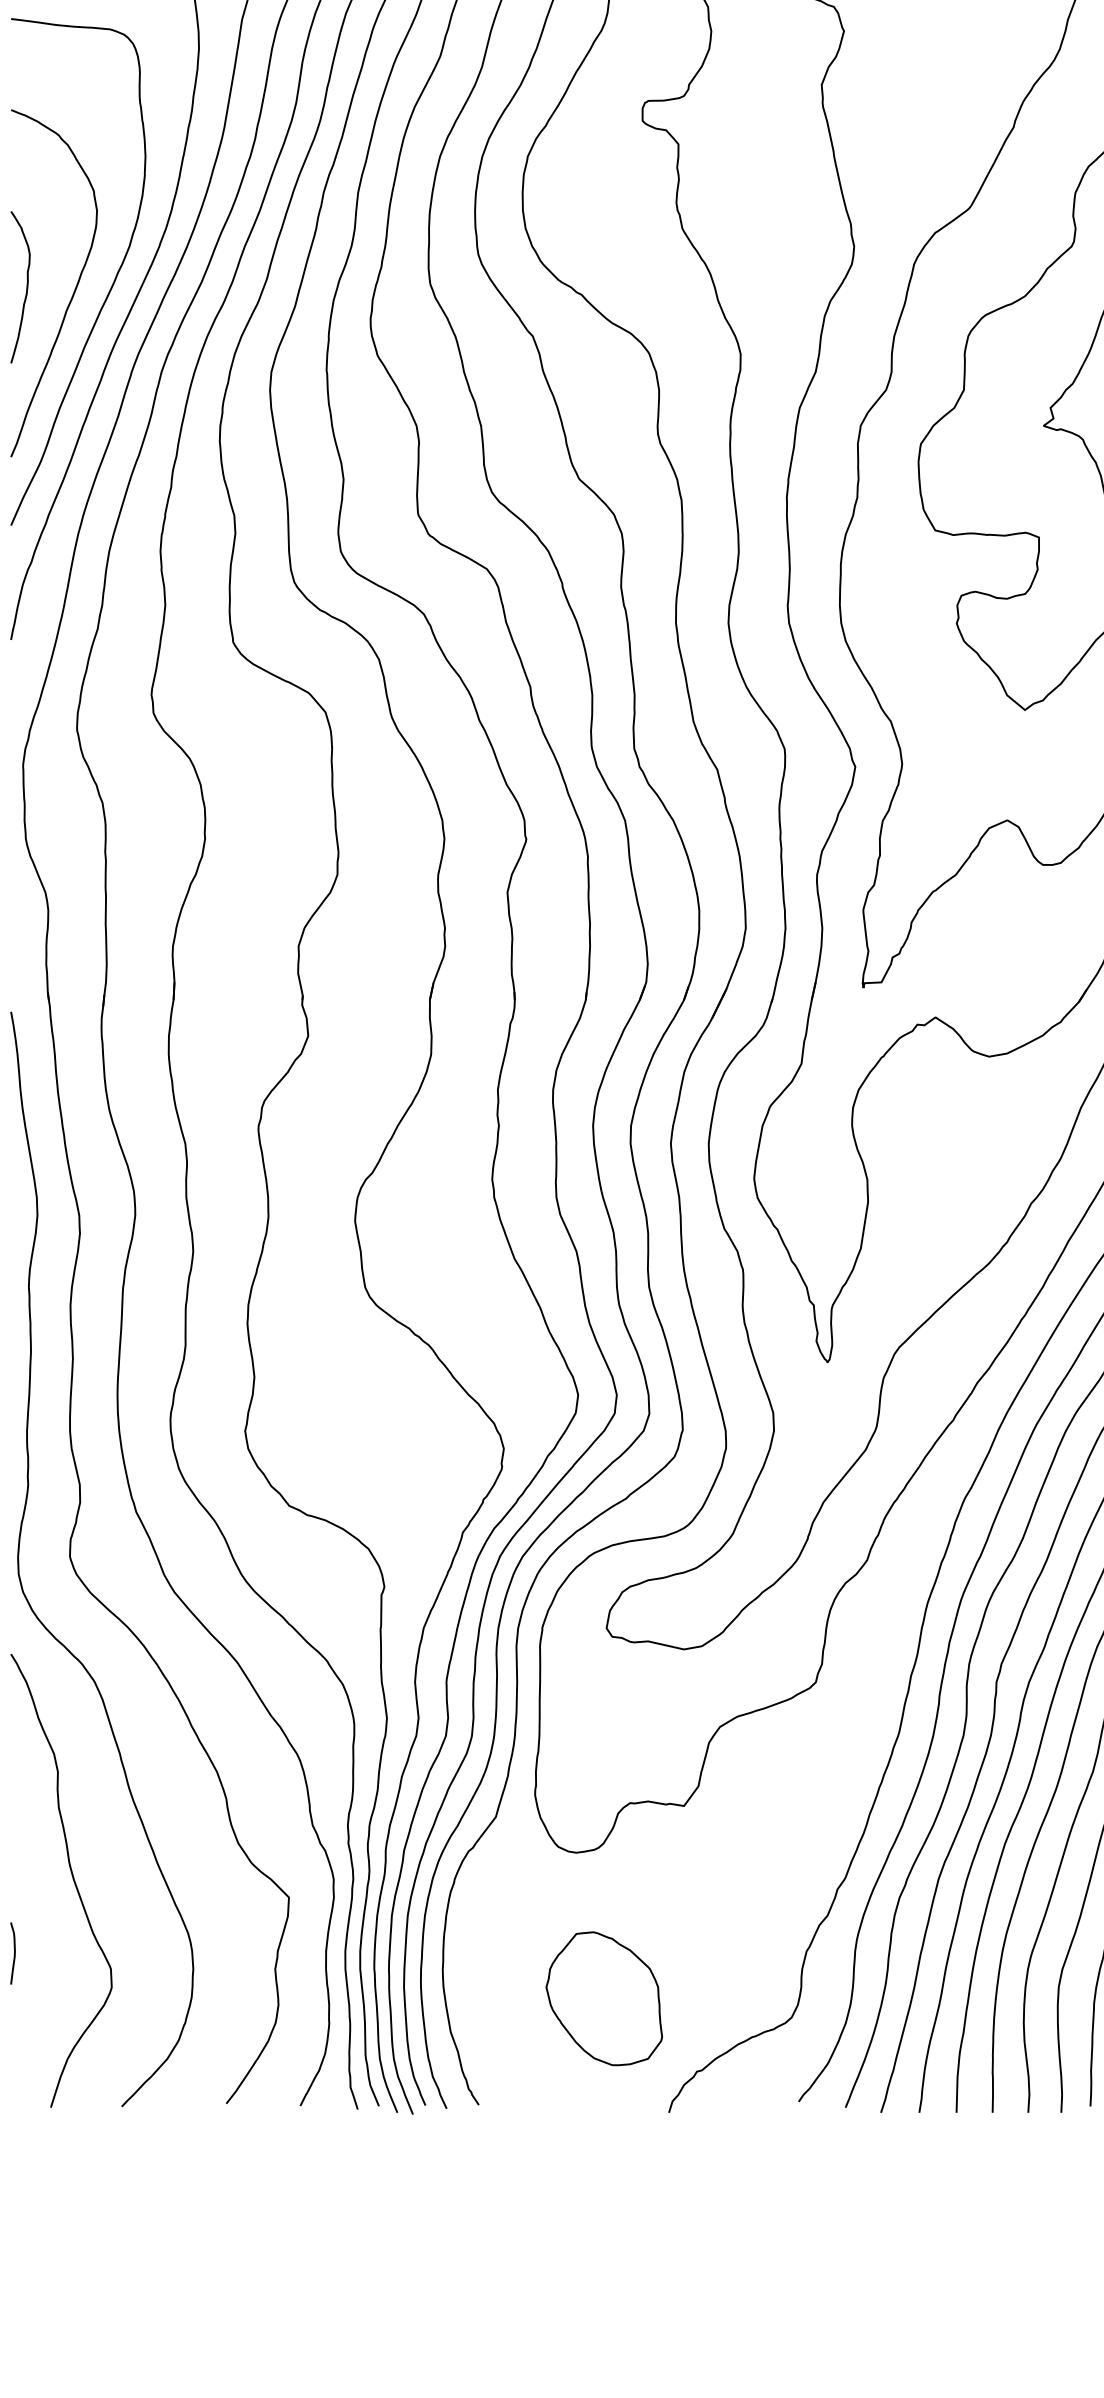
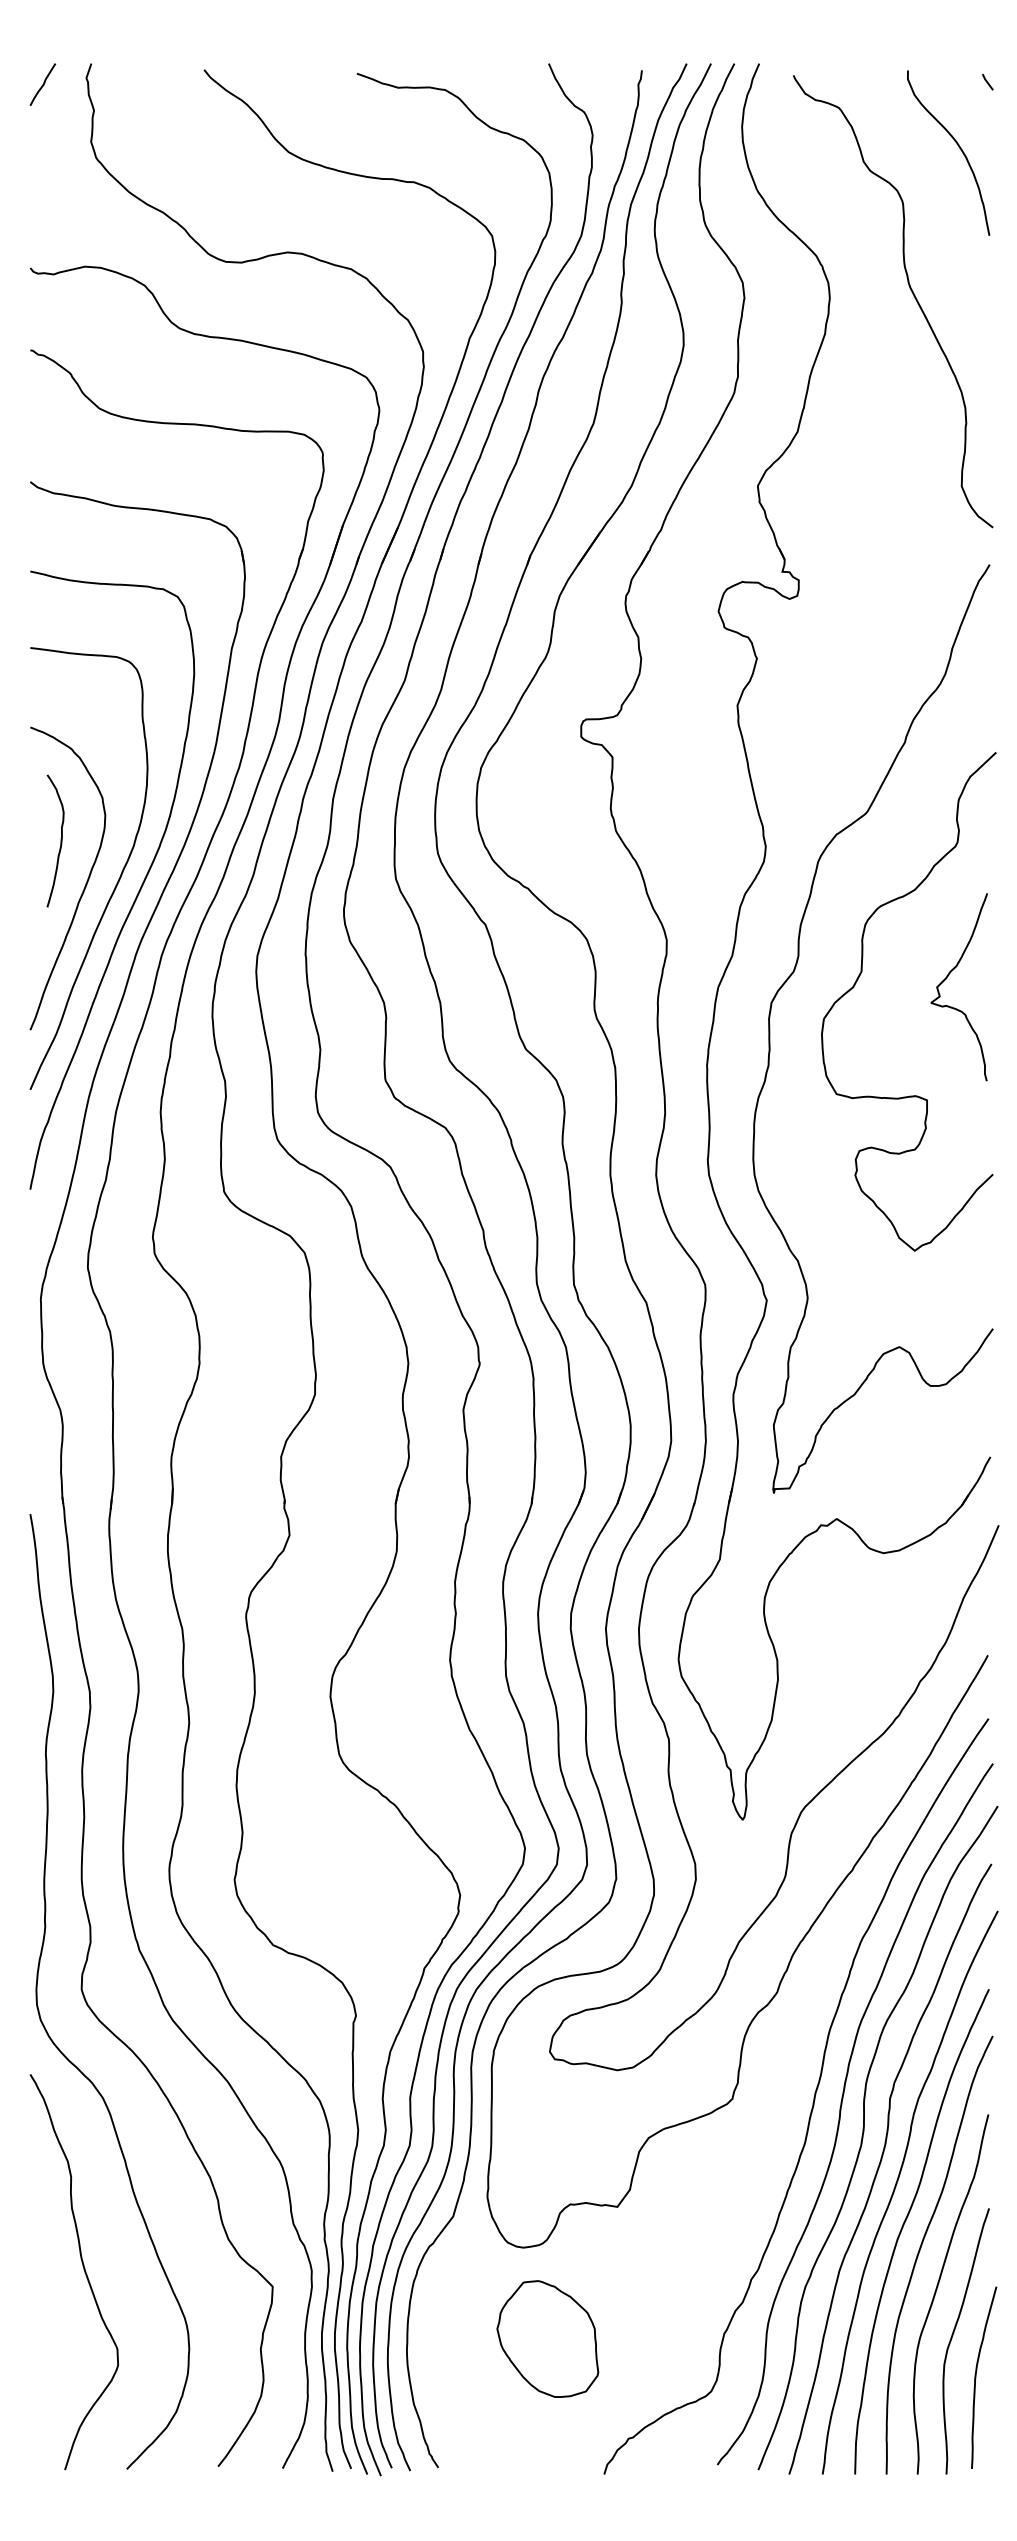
curve: (26, 286) -> (60, 840), moved
curve: (13, 1953) -> (32, 2335), removed
part: (603, 1998) -> (547, 2338), moved

